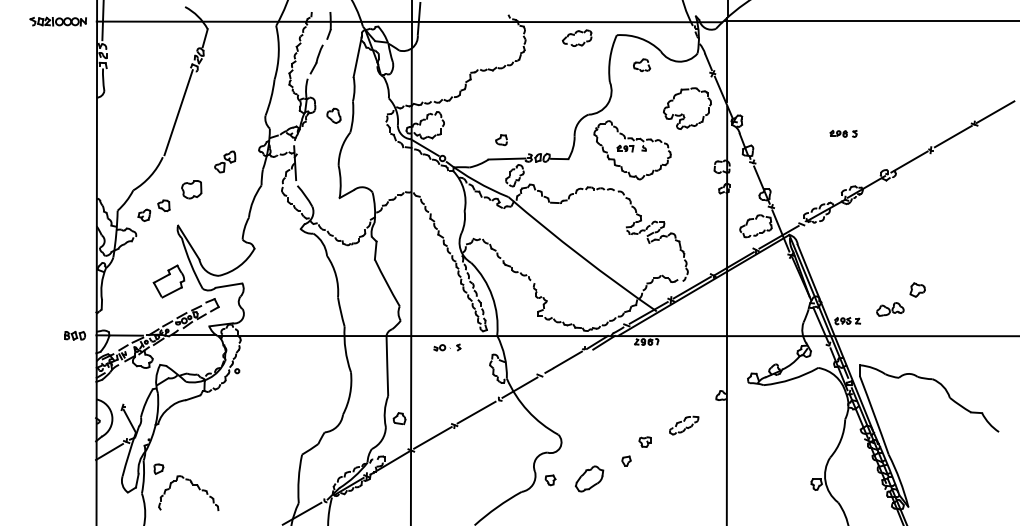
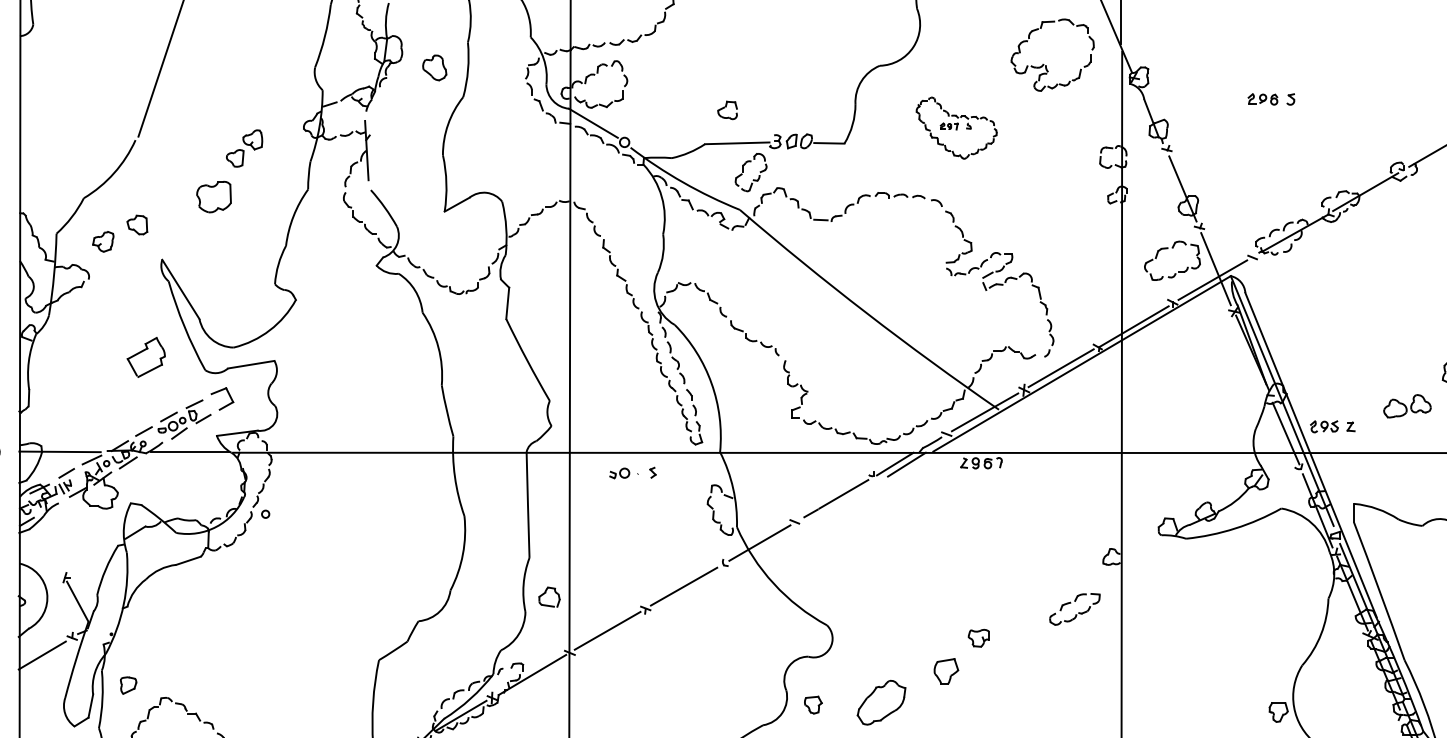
part: (843, 133) -> (1271, 98), moved
part: (632, 150) -> (956, 128), size x0.6
part: (191, 189) -> (213, 196), moved
part: (168, 281) -> (145, 357), size x0.7
part: (684, 425) -> (1075, 609), moved
part: (626, 460) -> (946, 670), size x1.6

